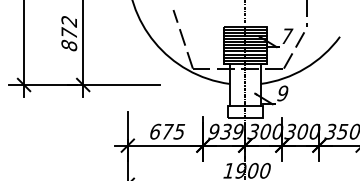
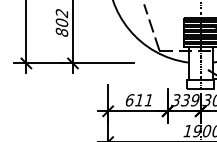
text: (69, 32) -> (62, 22), 872 -> 802
text: (173, 131) -> (144, 100), 675 -> 611
text: (213, 131) -> (175, 100), 939 -> 339

